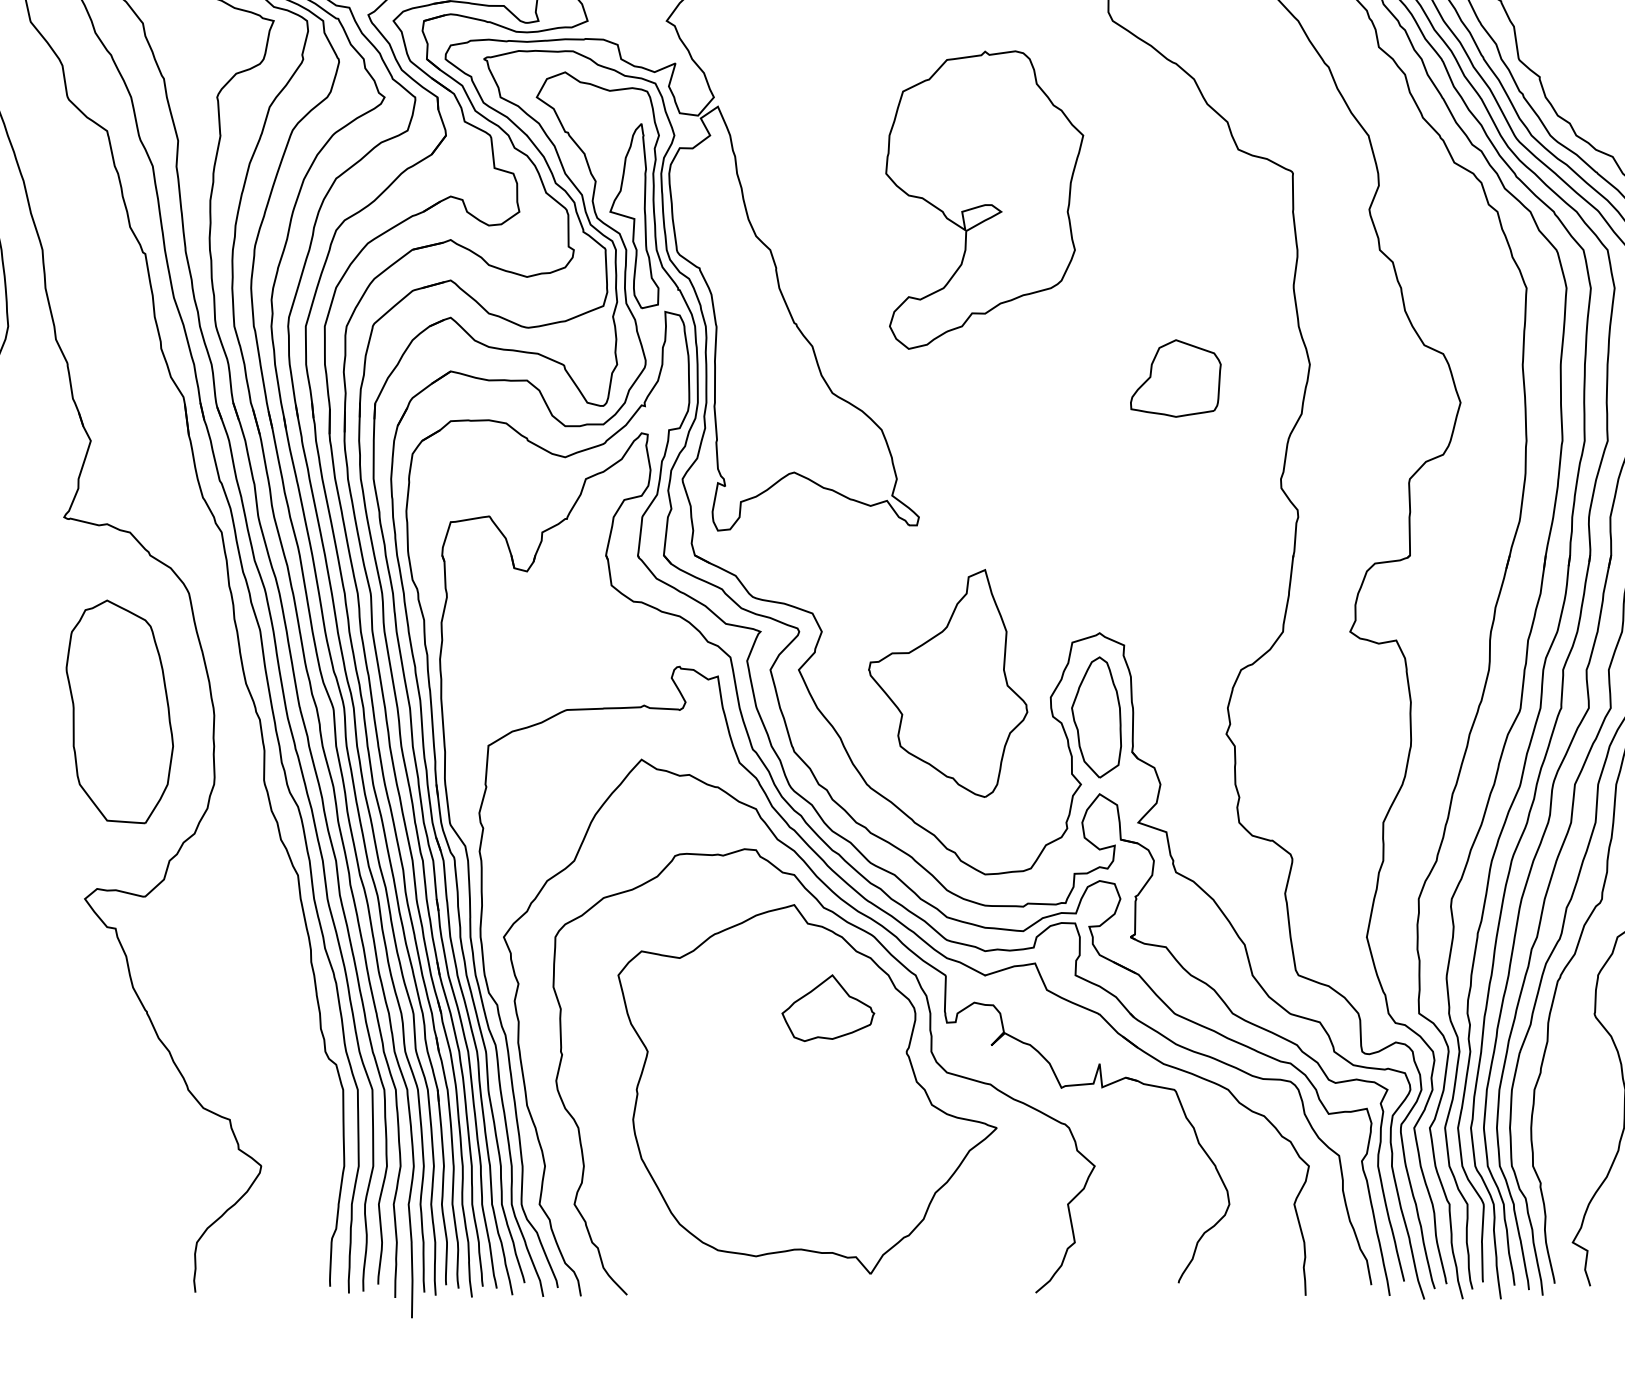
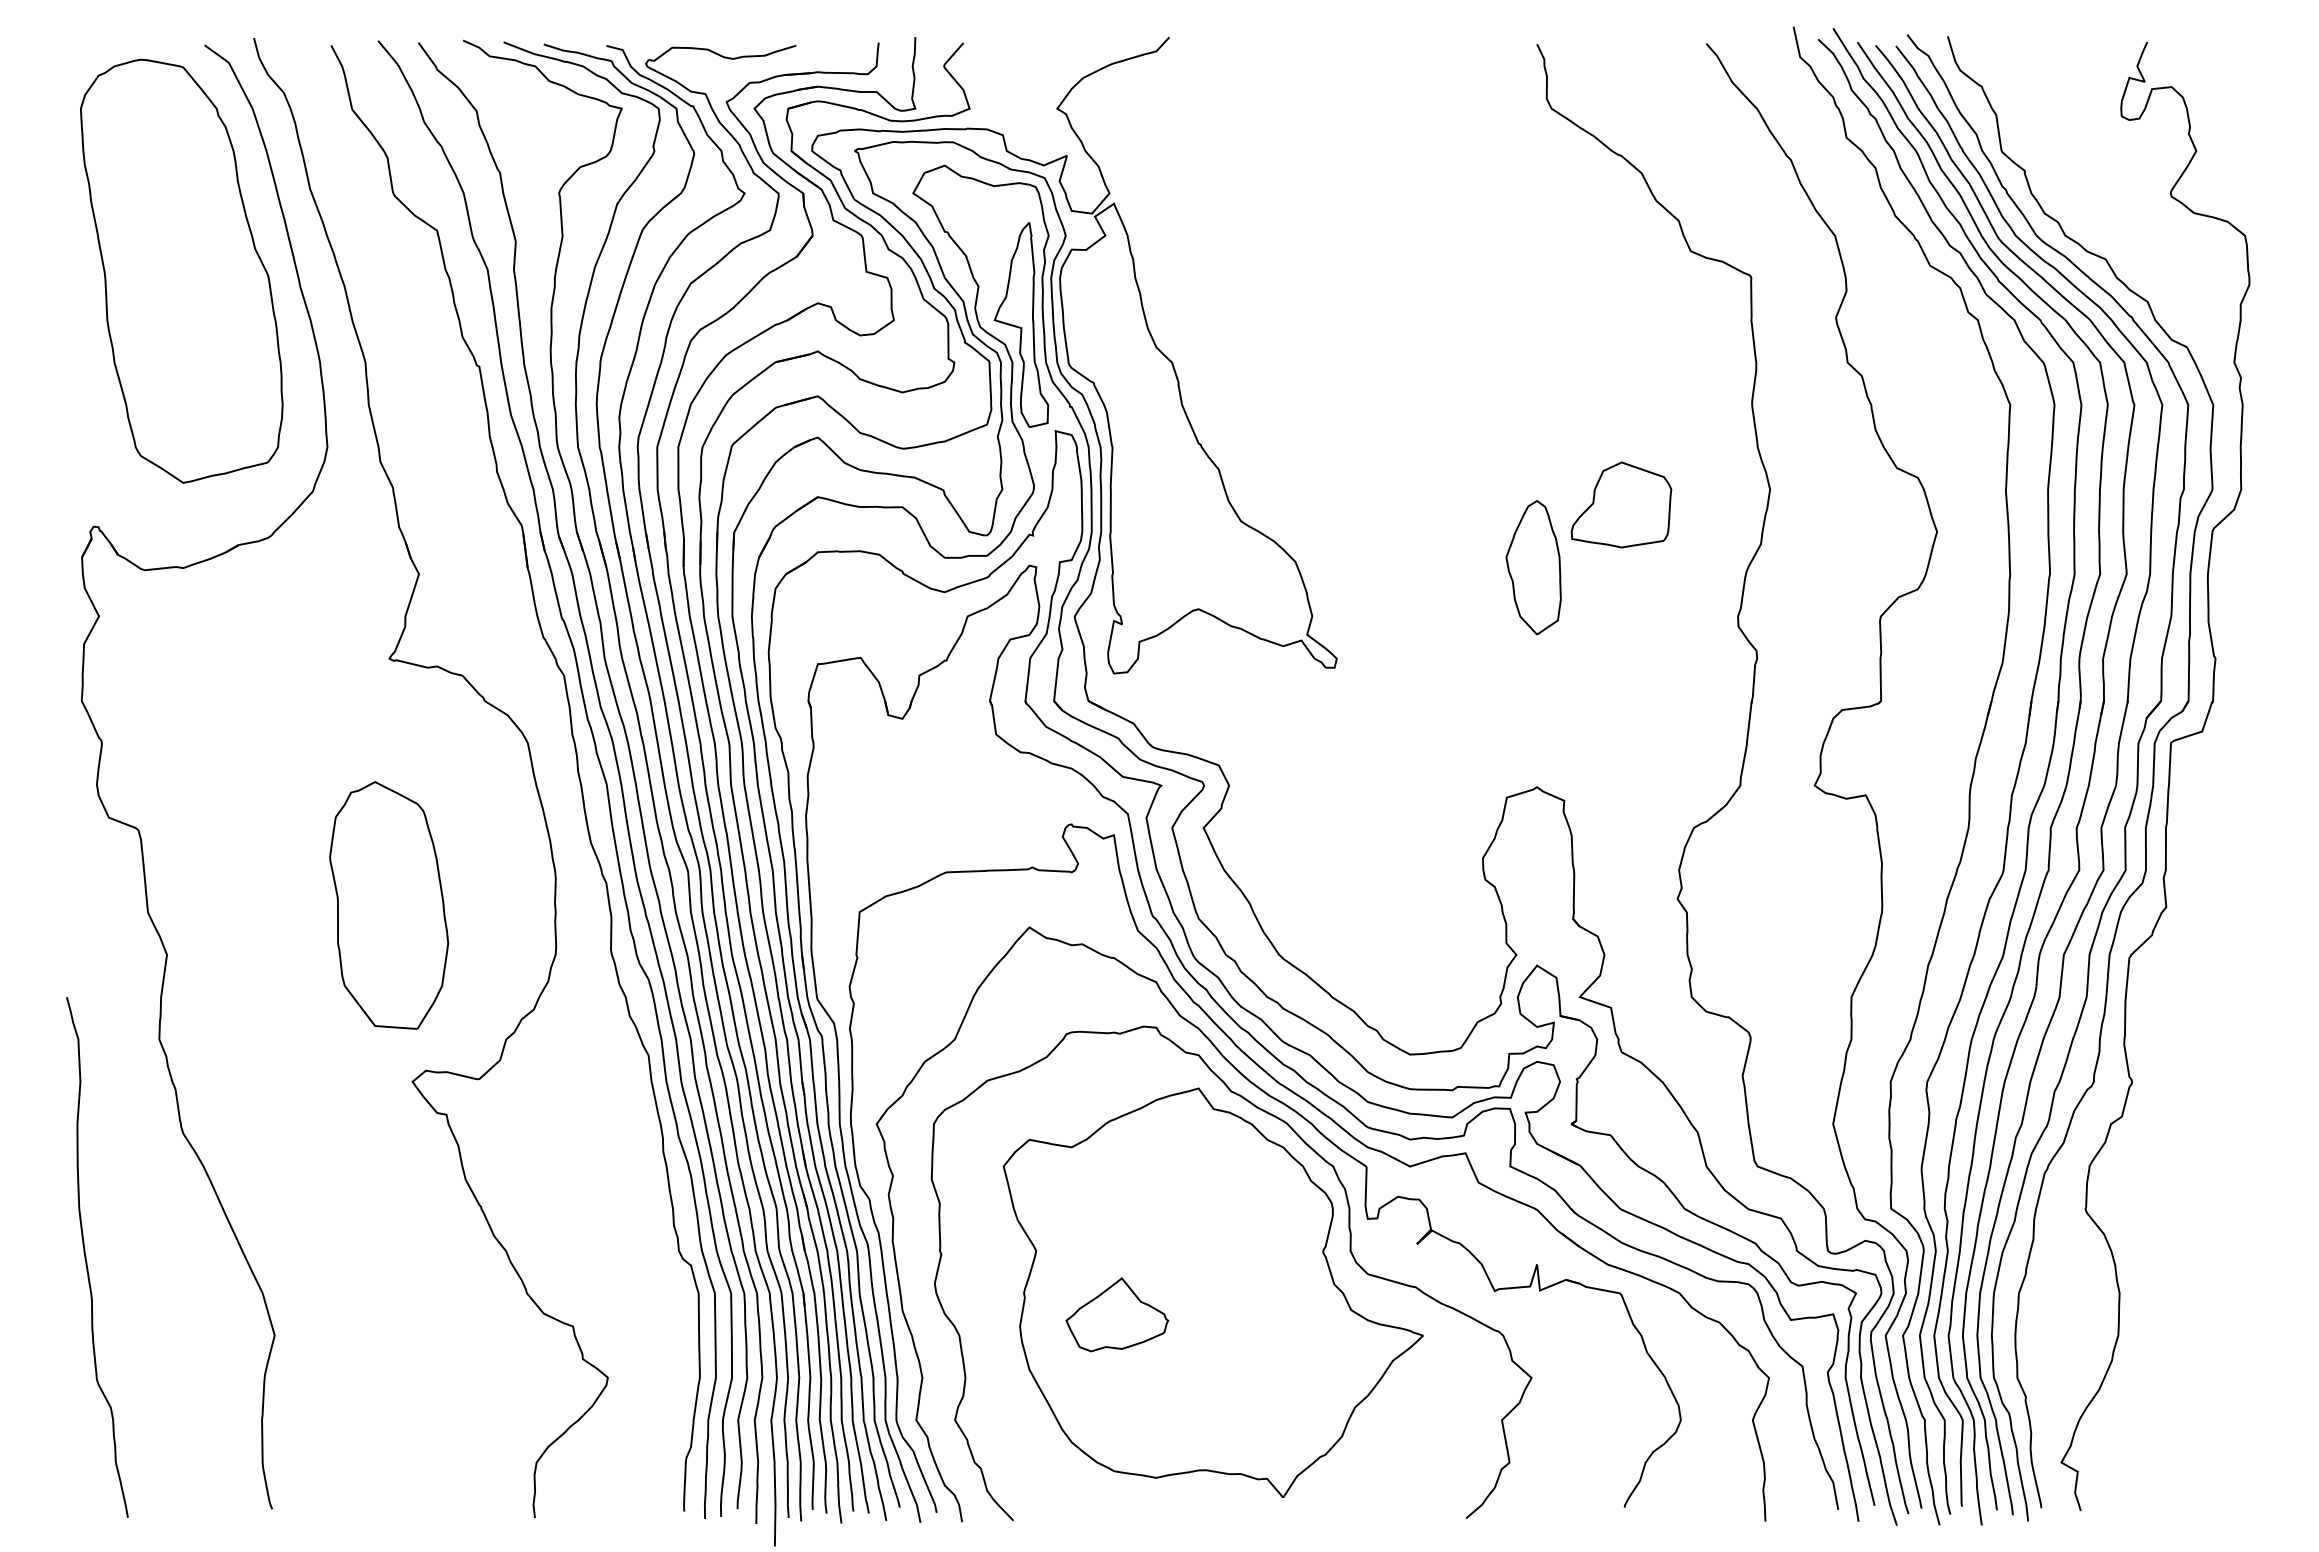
part: (984, 200) -> (1409, 307), removed
part: (947, 683) -> (1368, 842), removed
part: (120, 711) -> (389, 905), moved
part: (1096, 717) -> (1533, 567), moved
part: (828, 1007) -> (1117, 1314), moved

